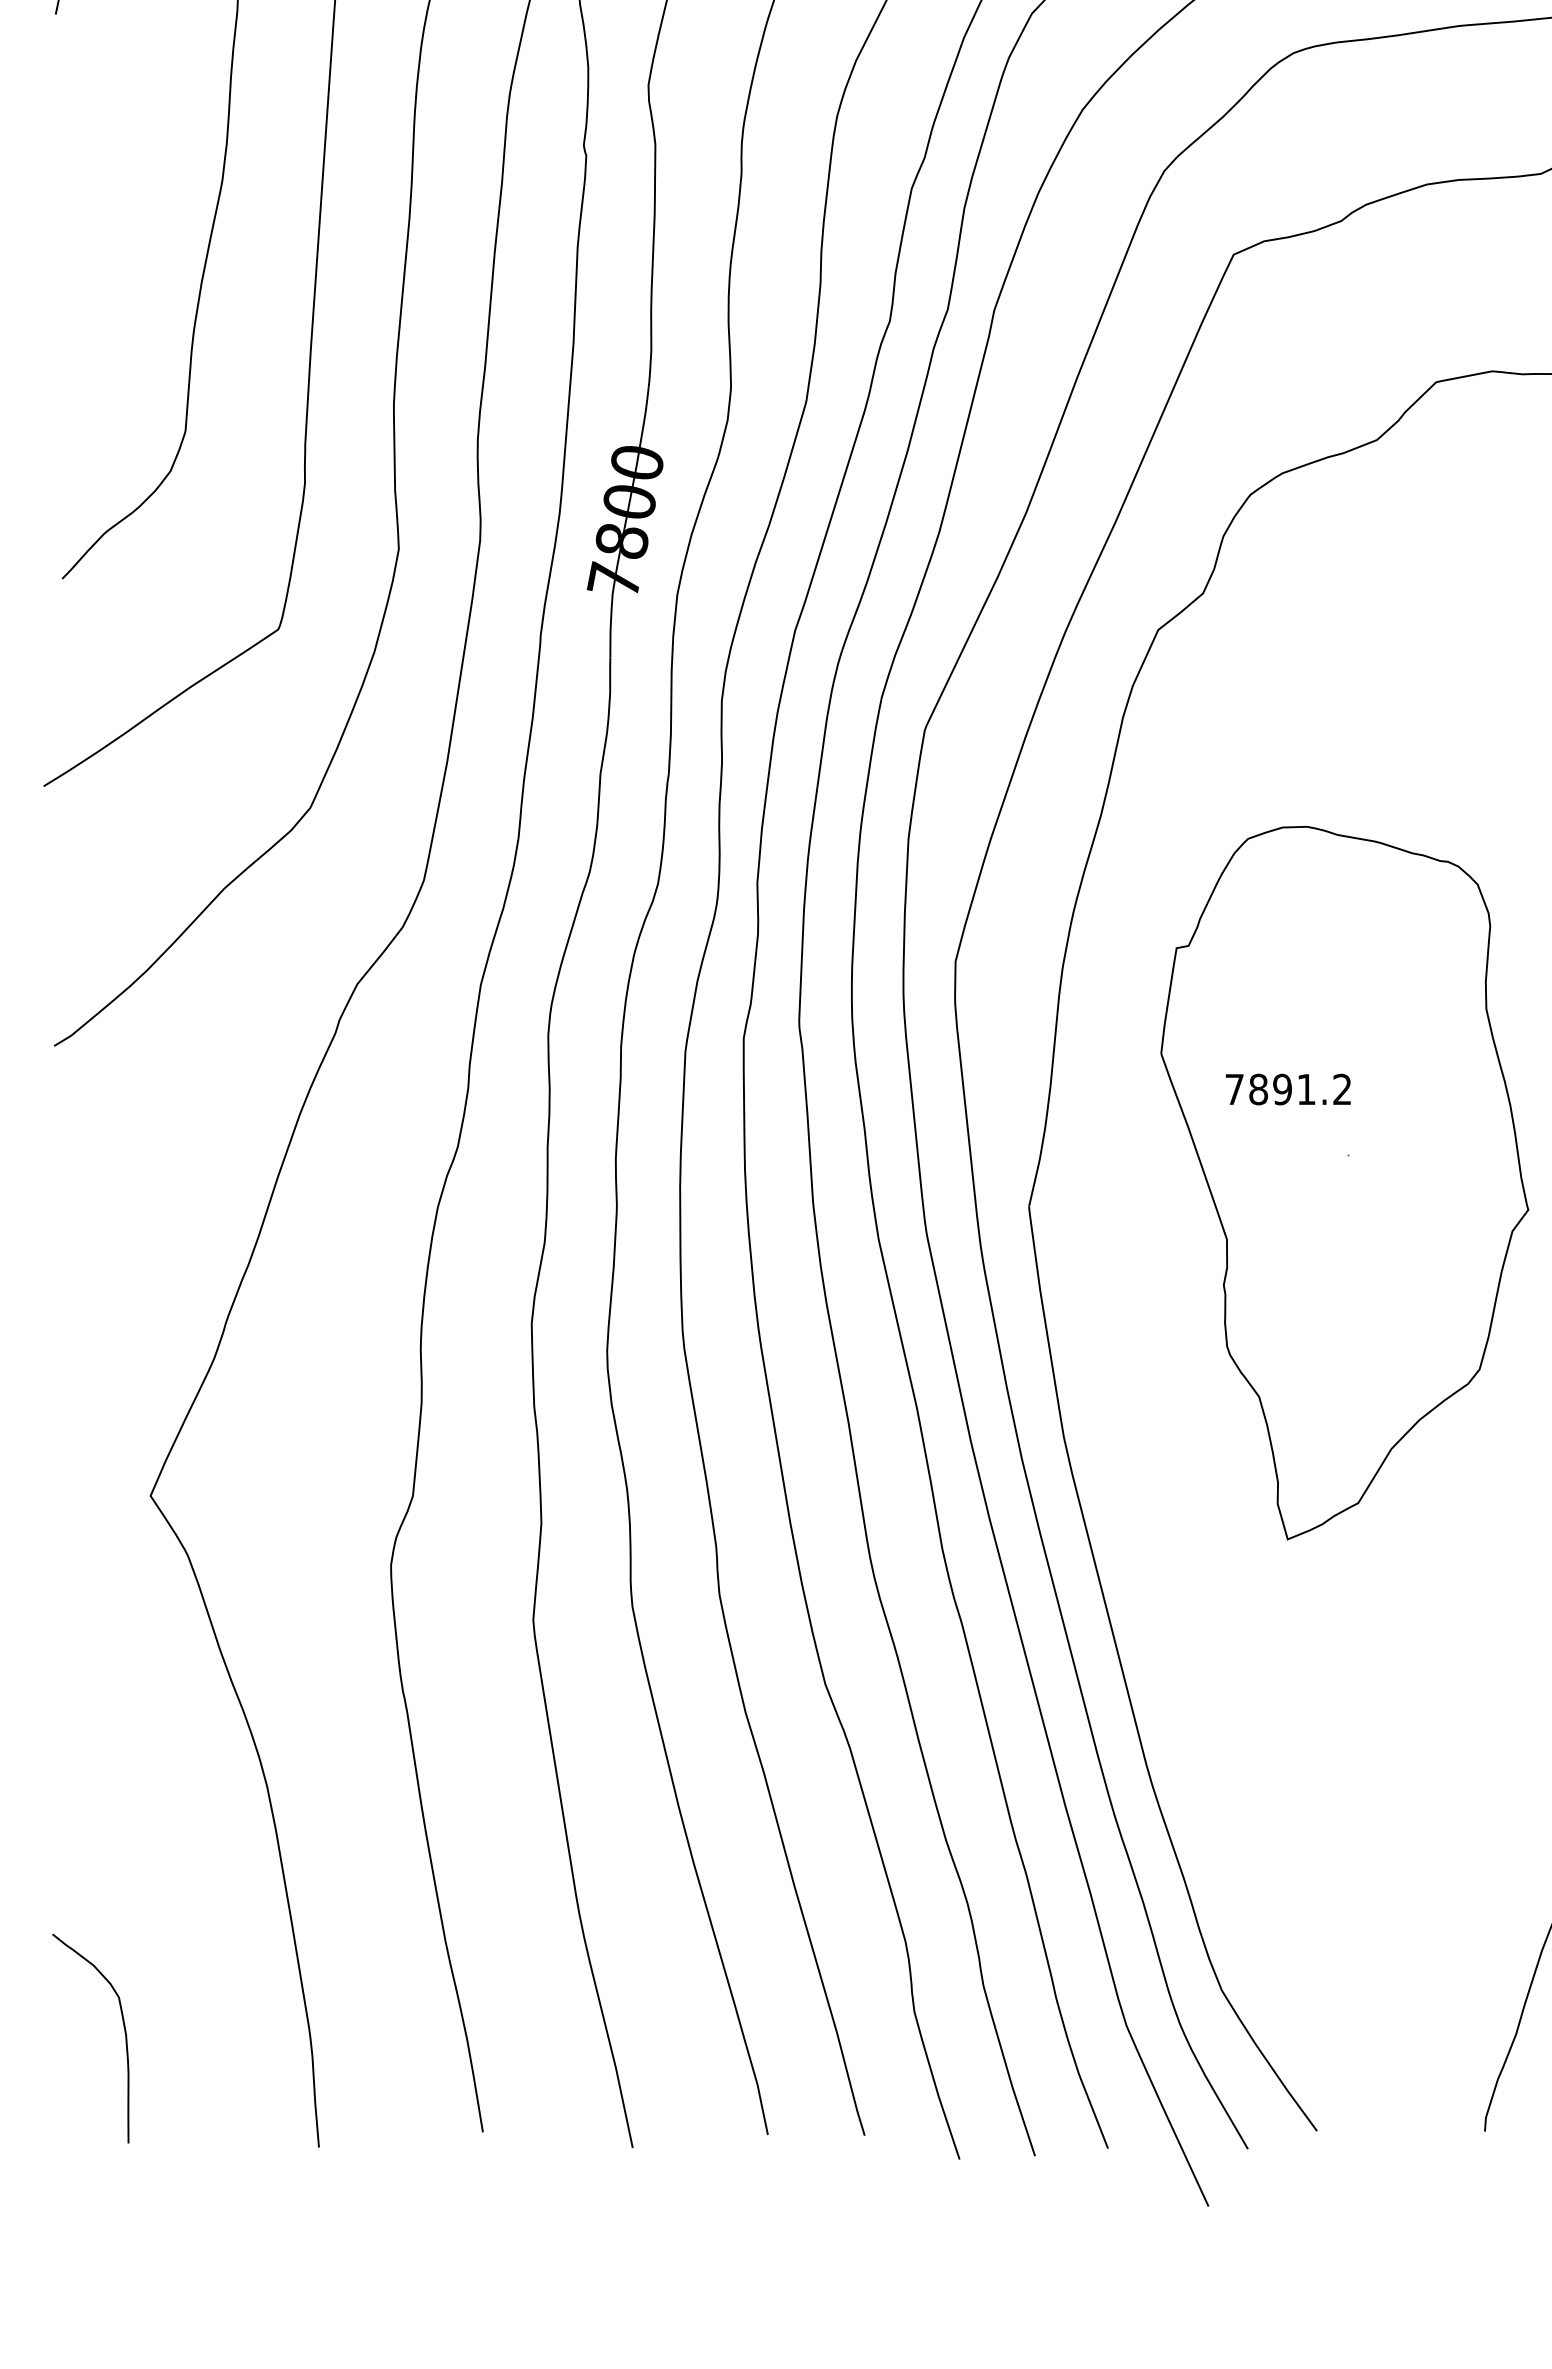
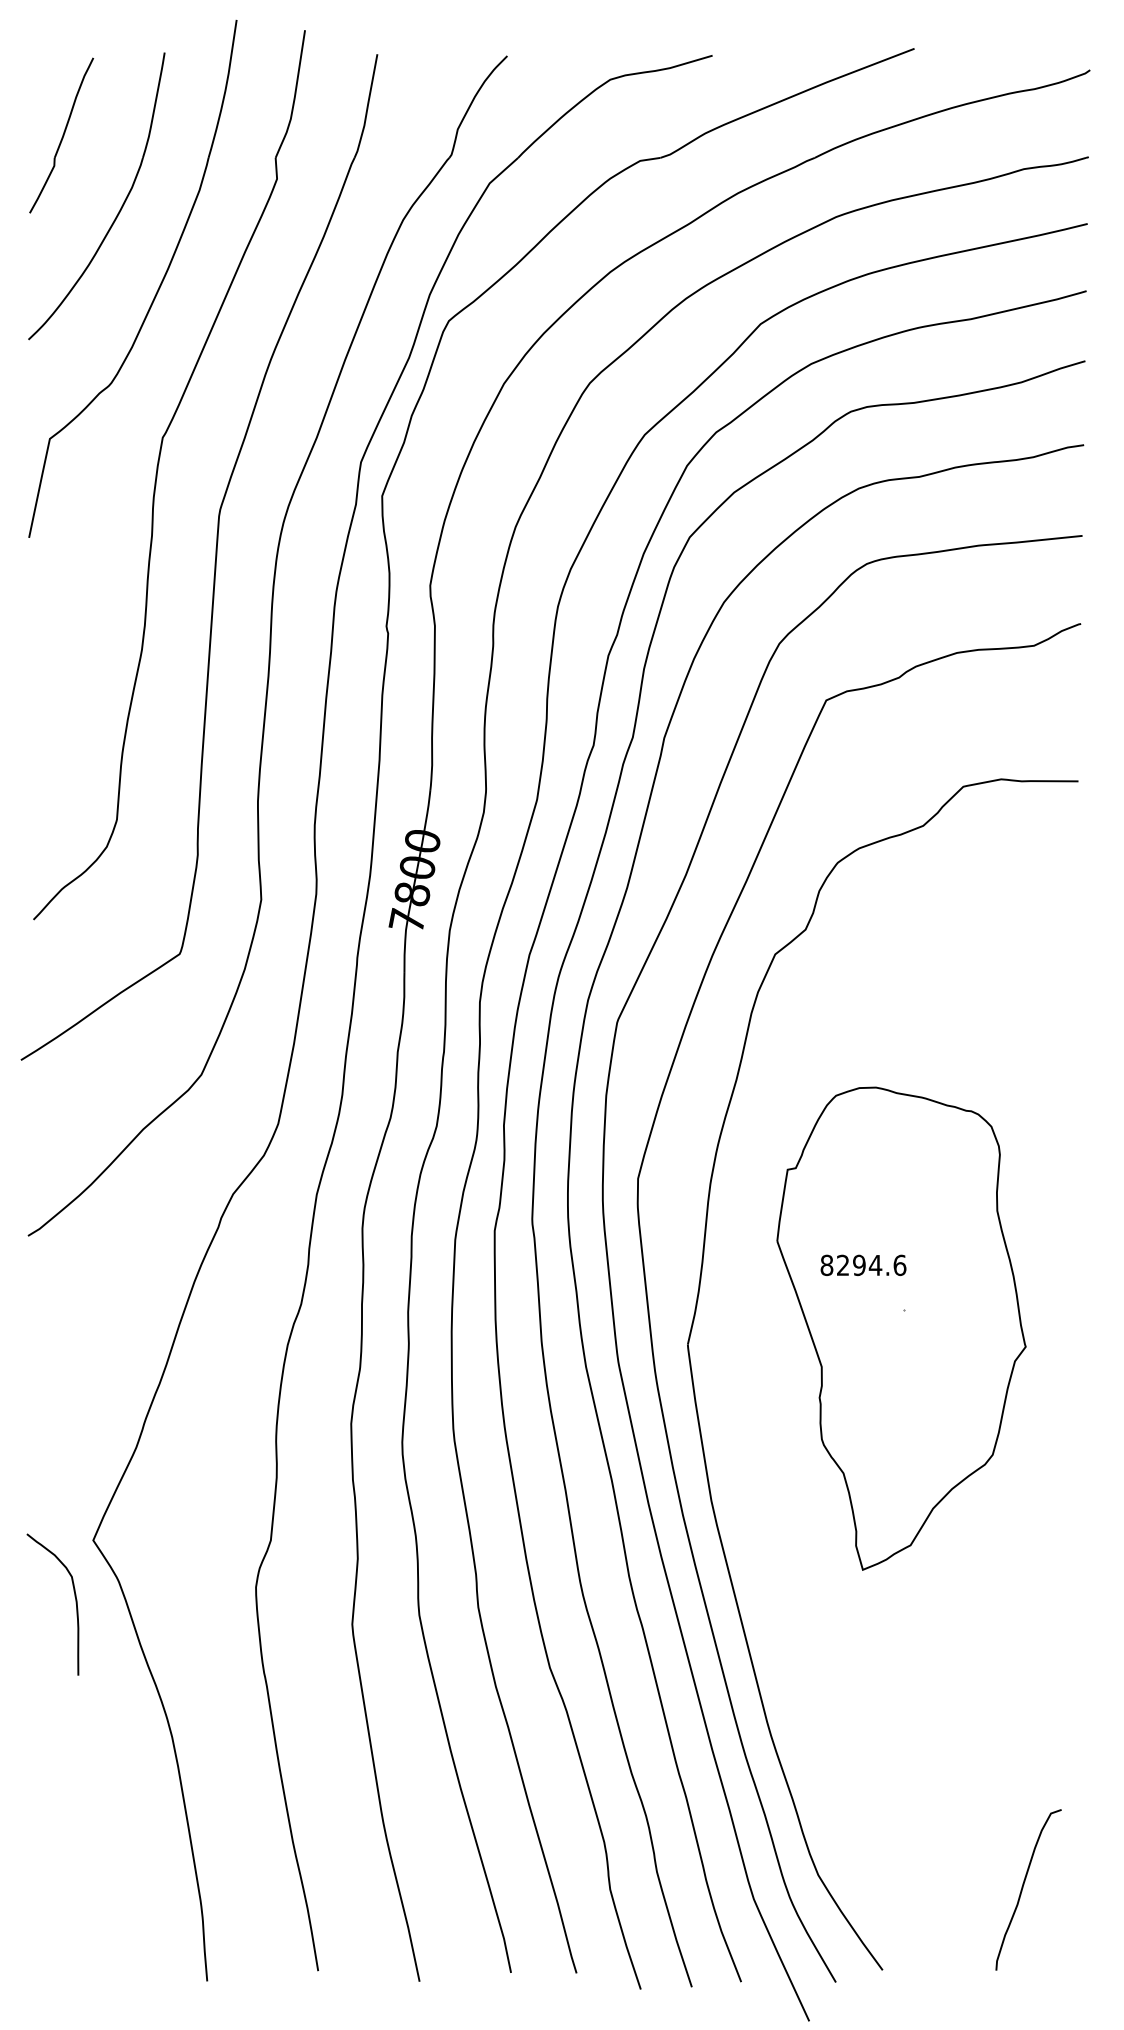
text: (1288, 1089) -> (863, 1265), 7891.2 -> 8294.6
curve: (124, 2036) -> (75, 1603), moved

